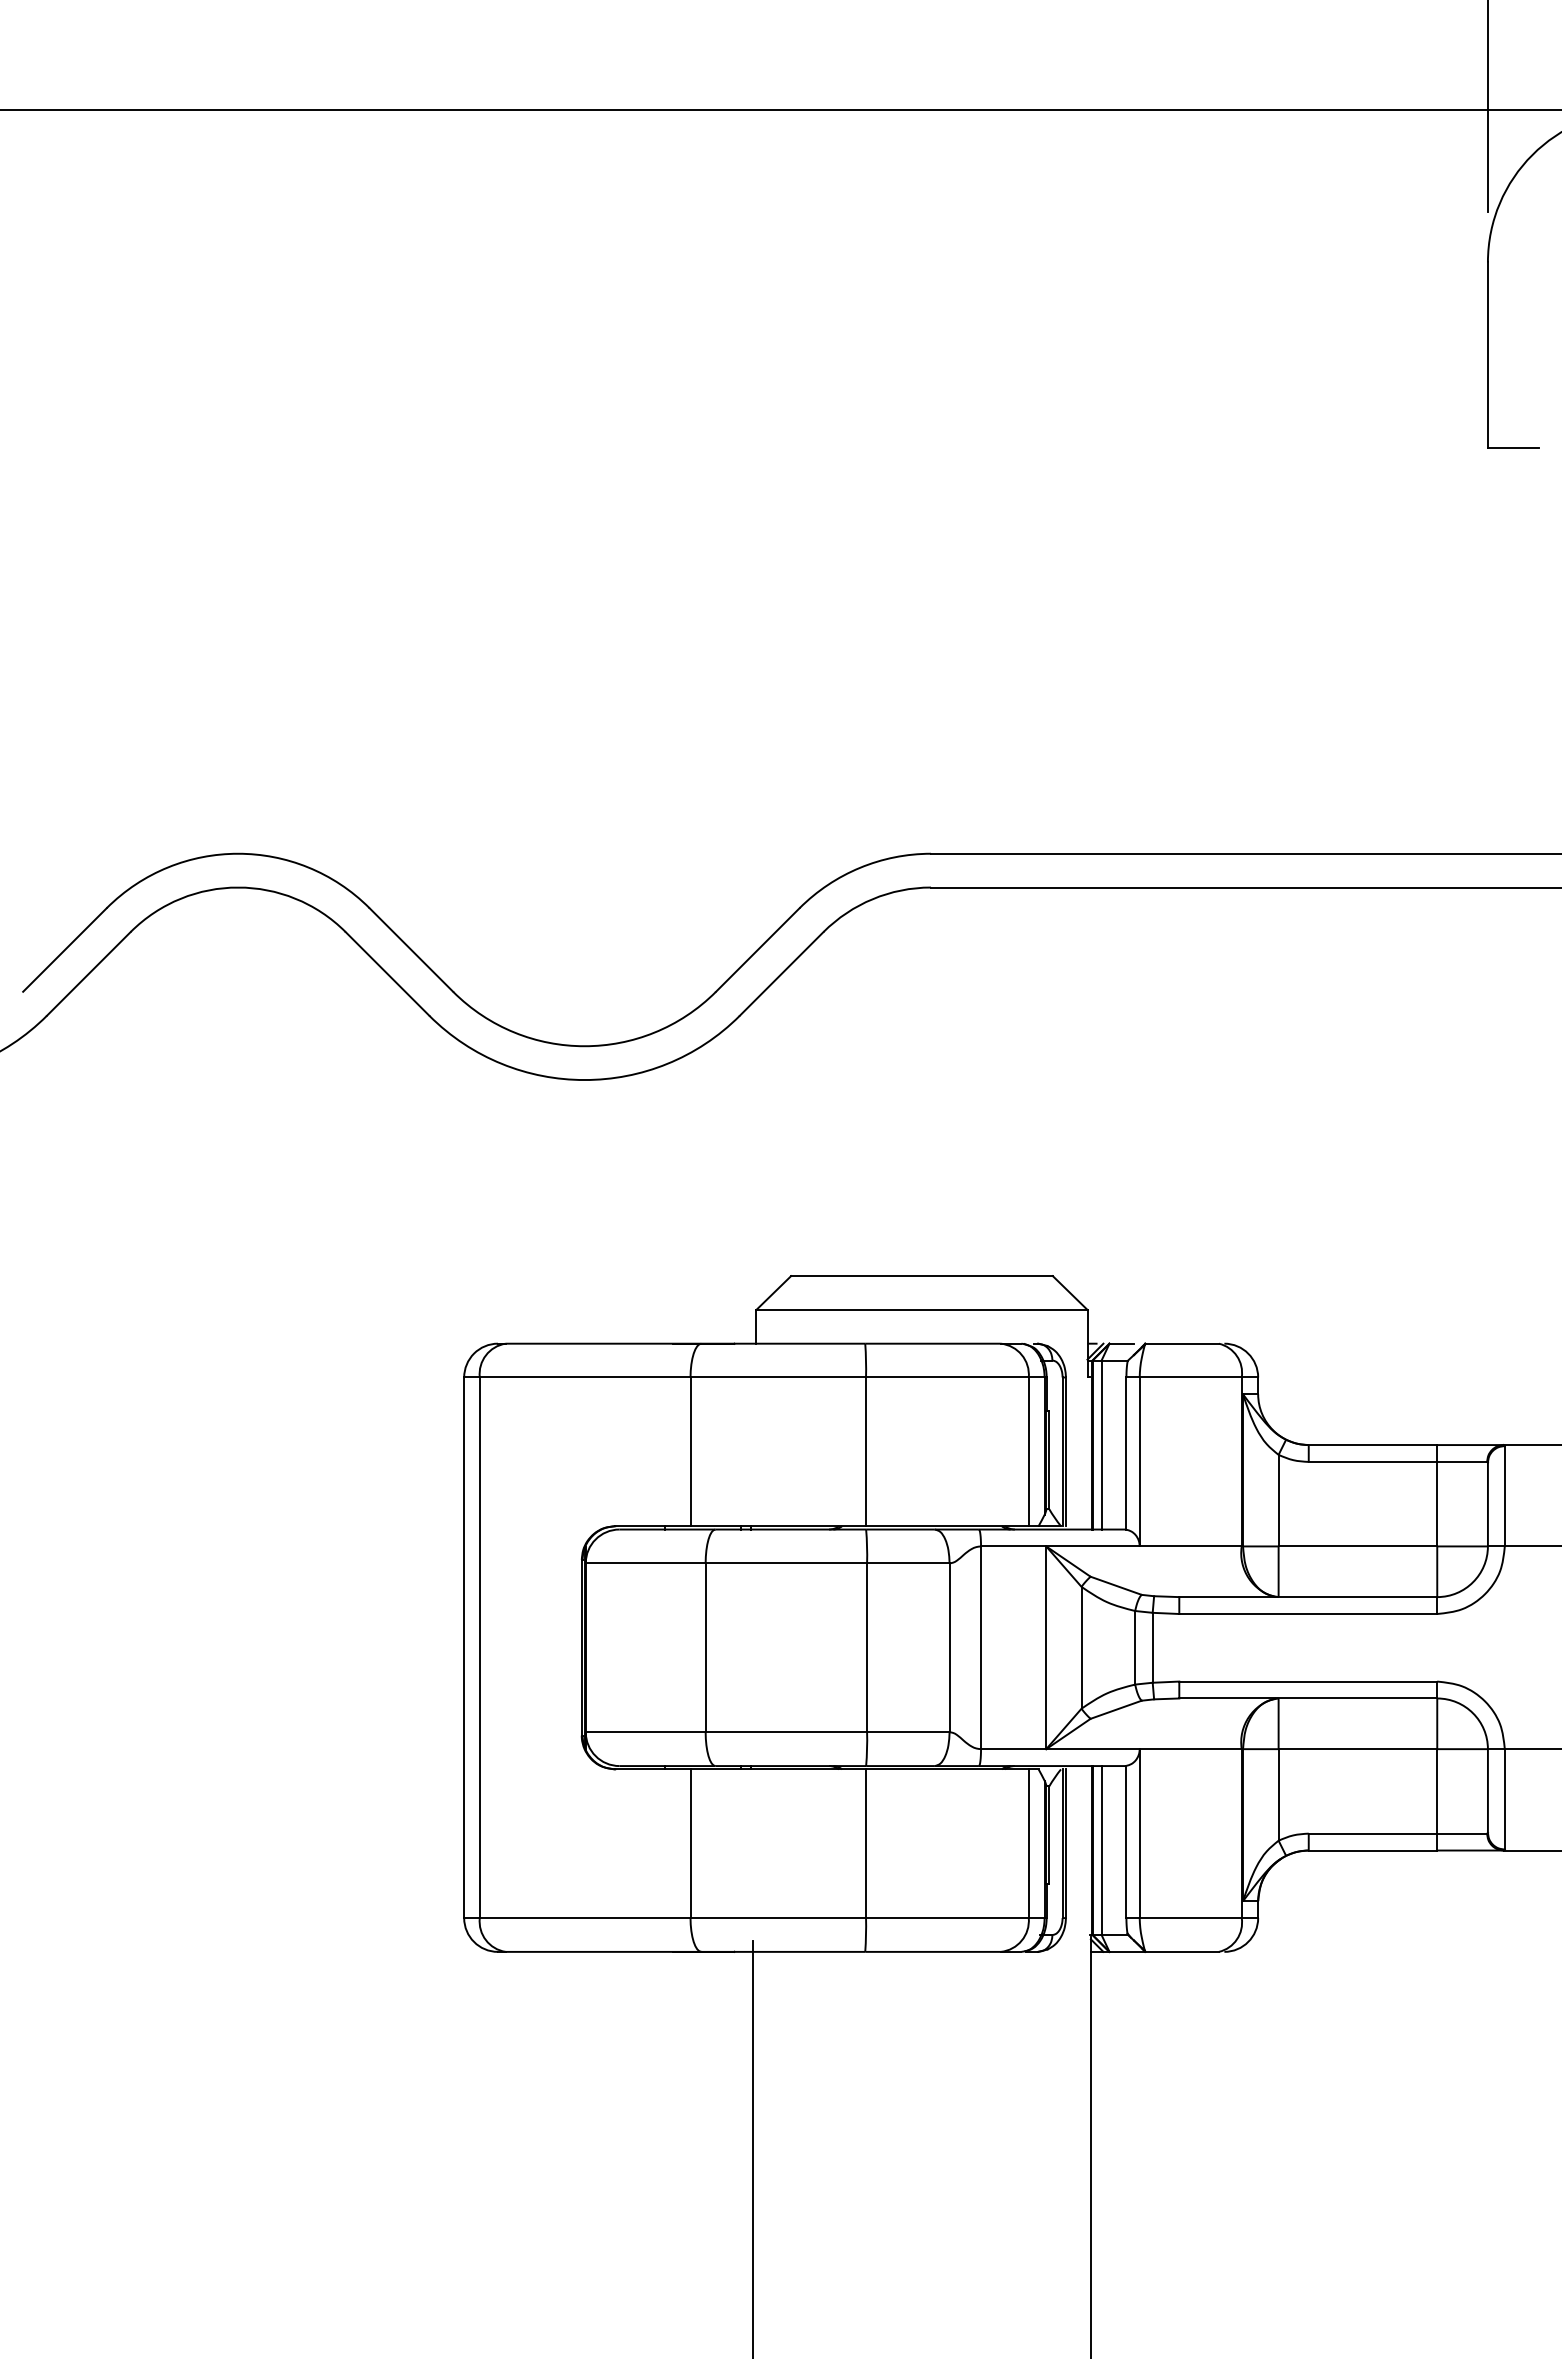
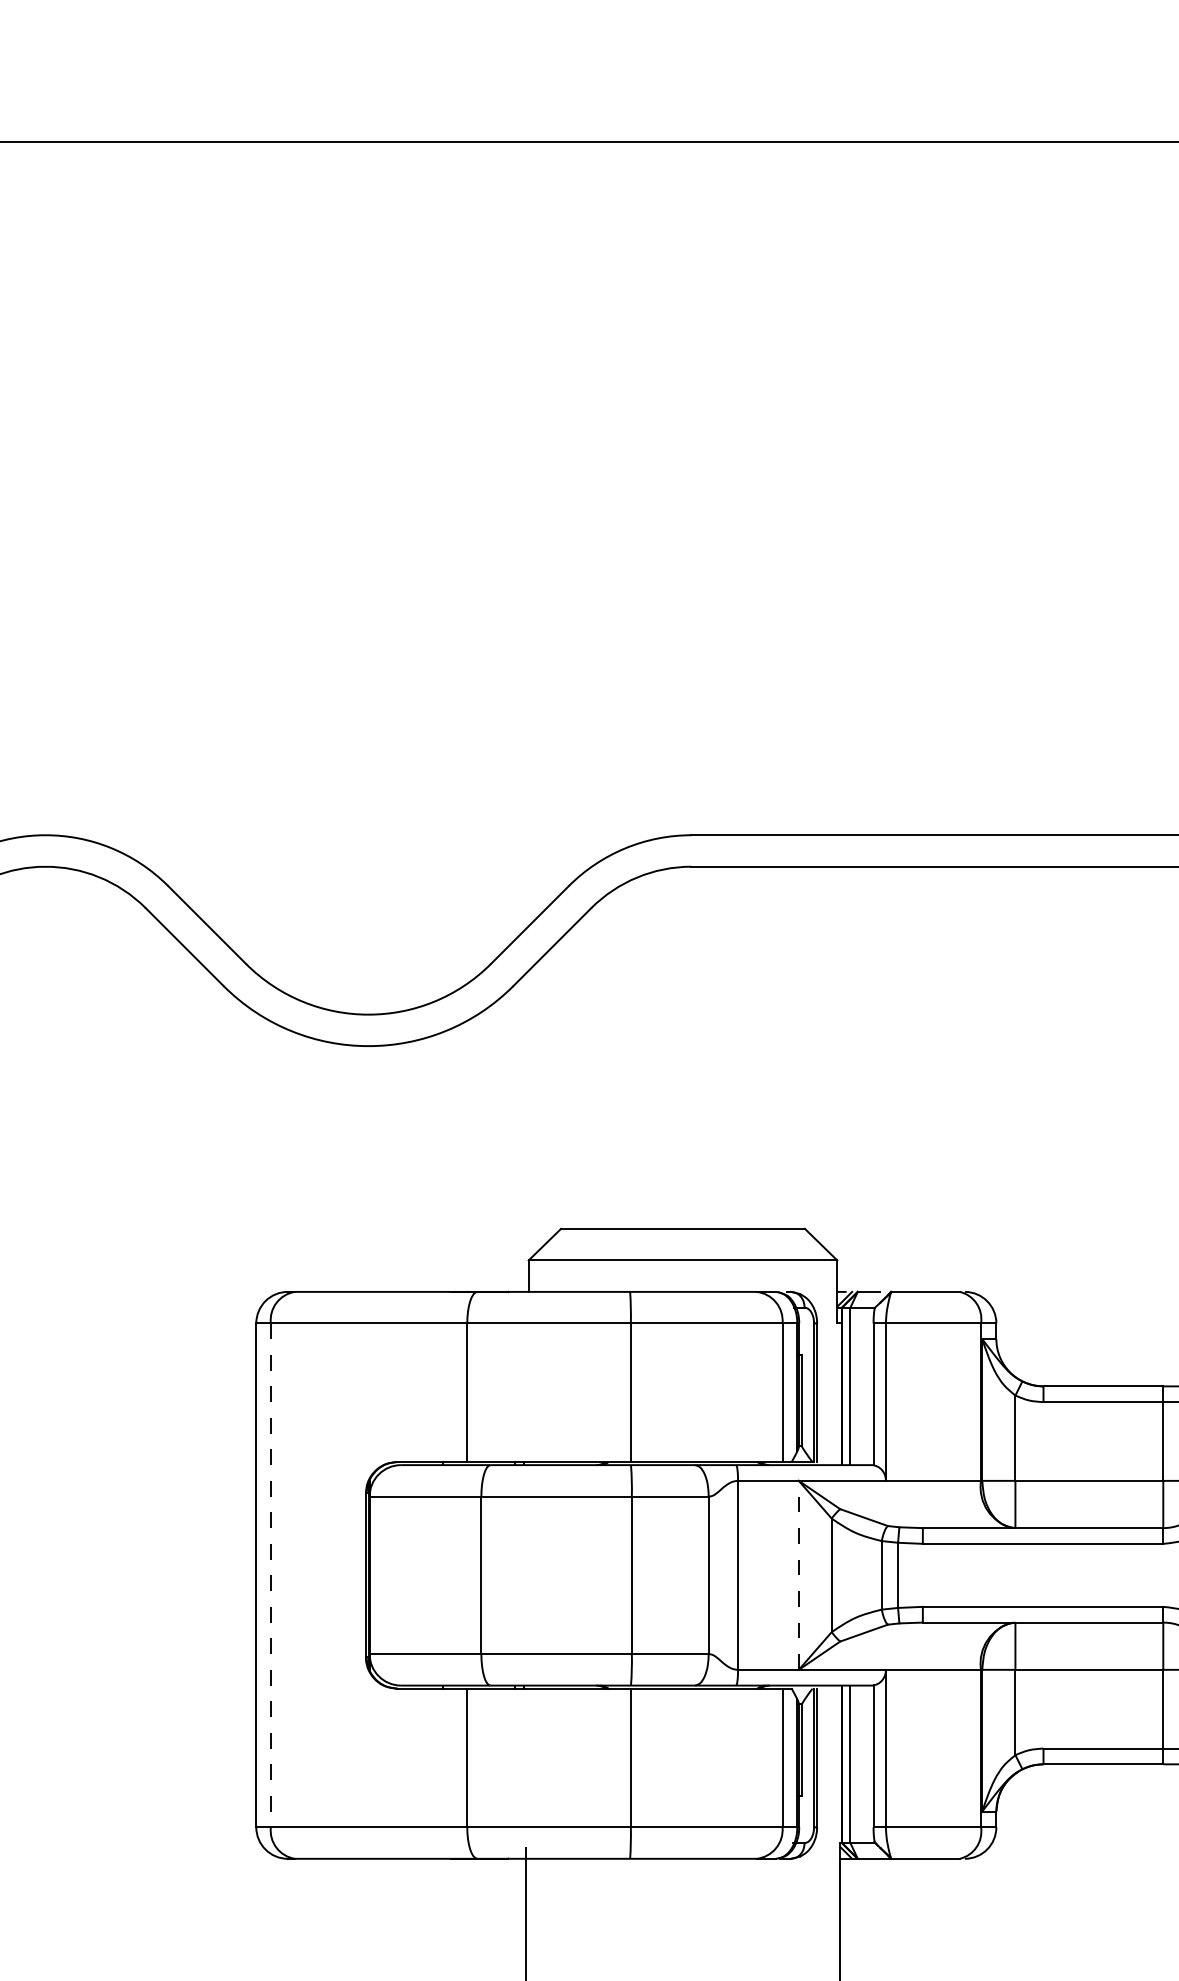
line: (1046, 1647) -> (799, 1575), solid -> dashed
line: (479, 1648) -> (270, 1576), solid -> dashed

